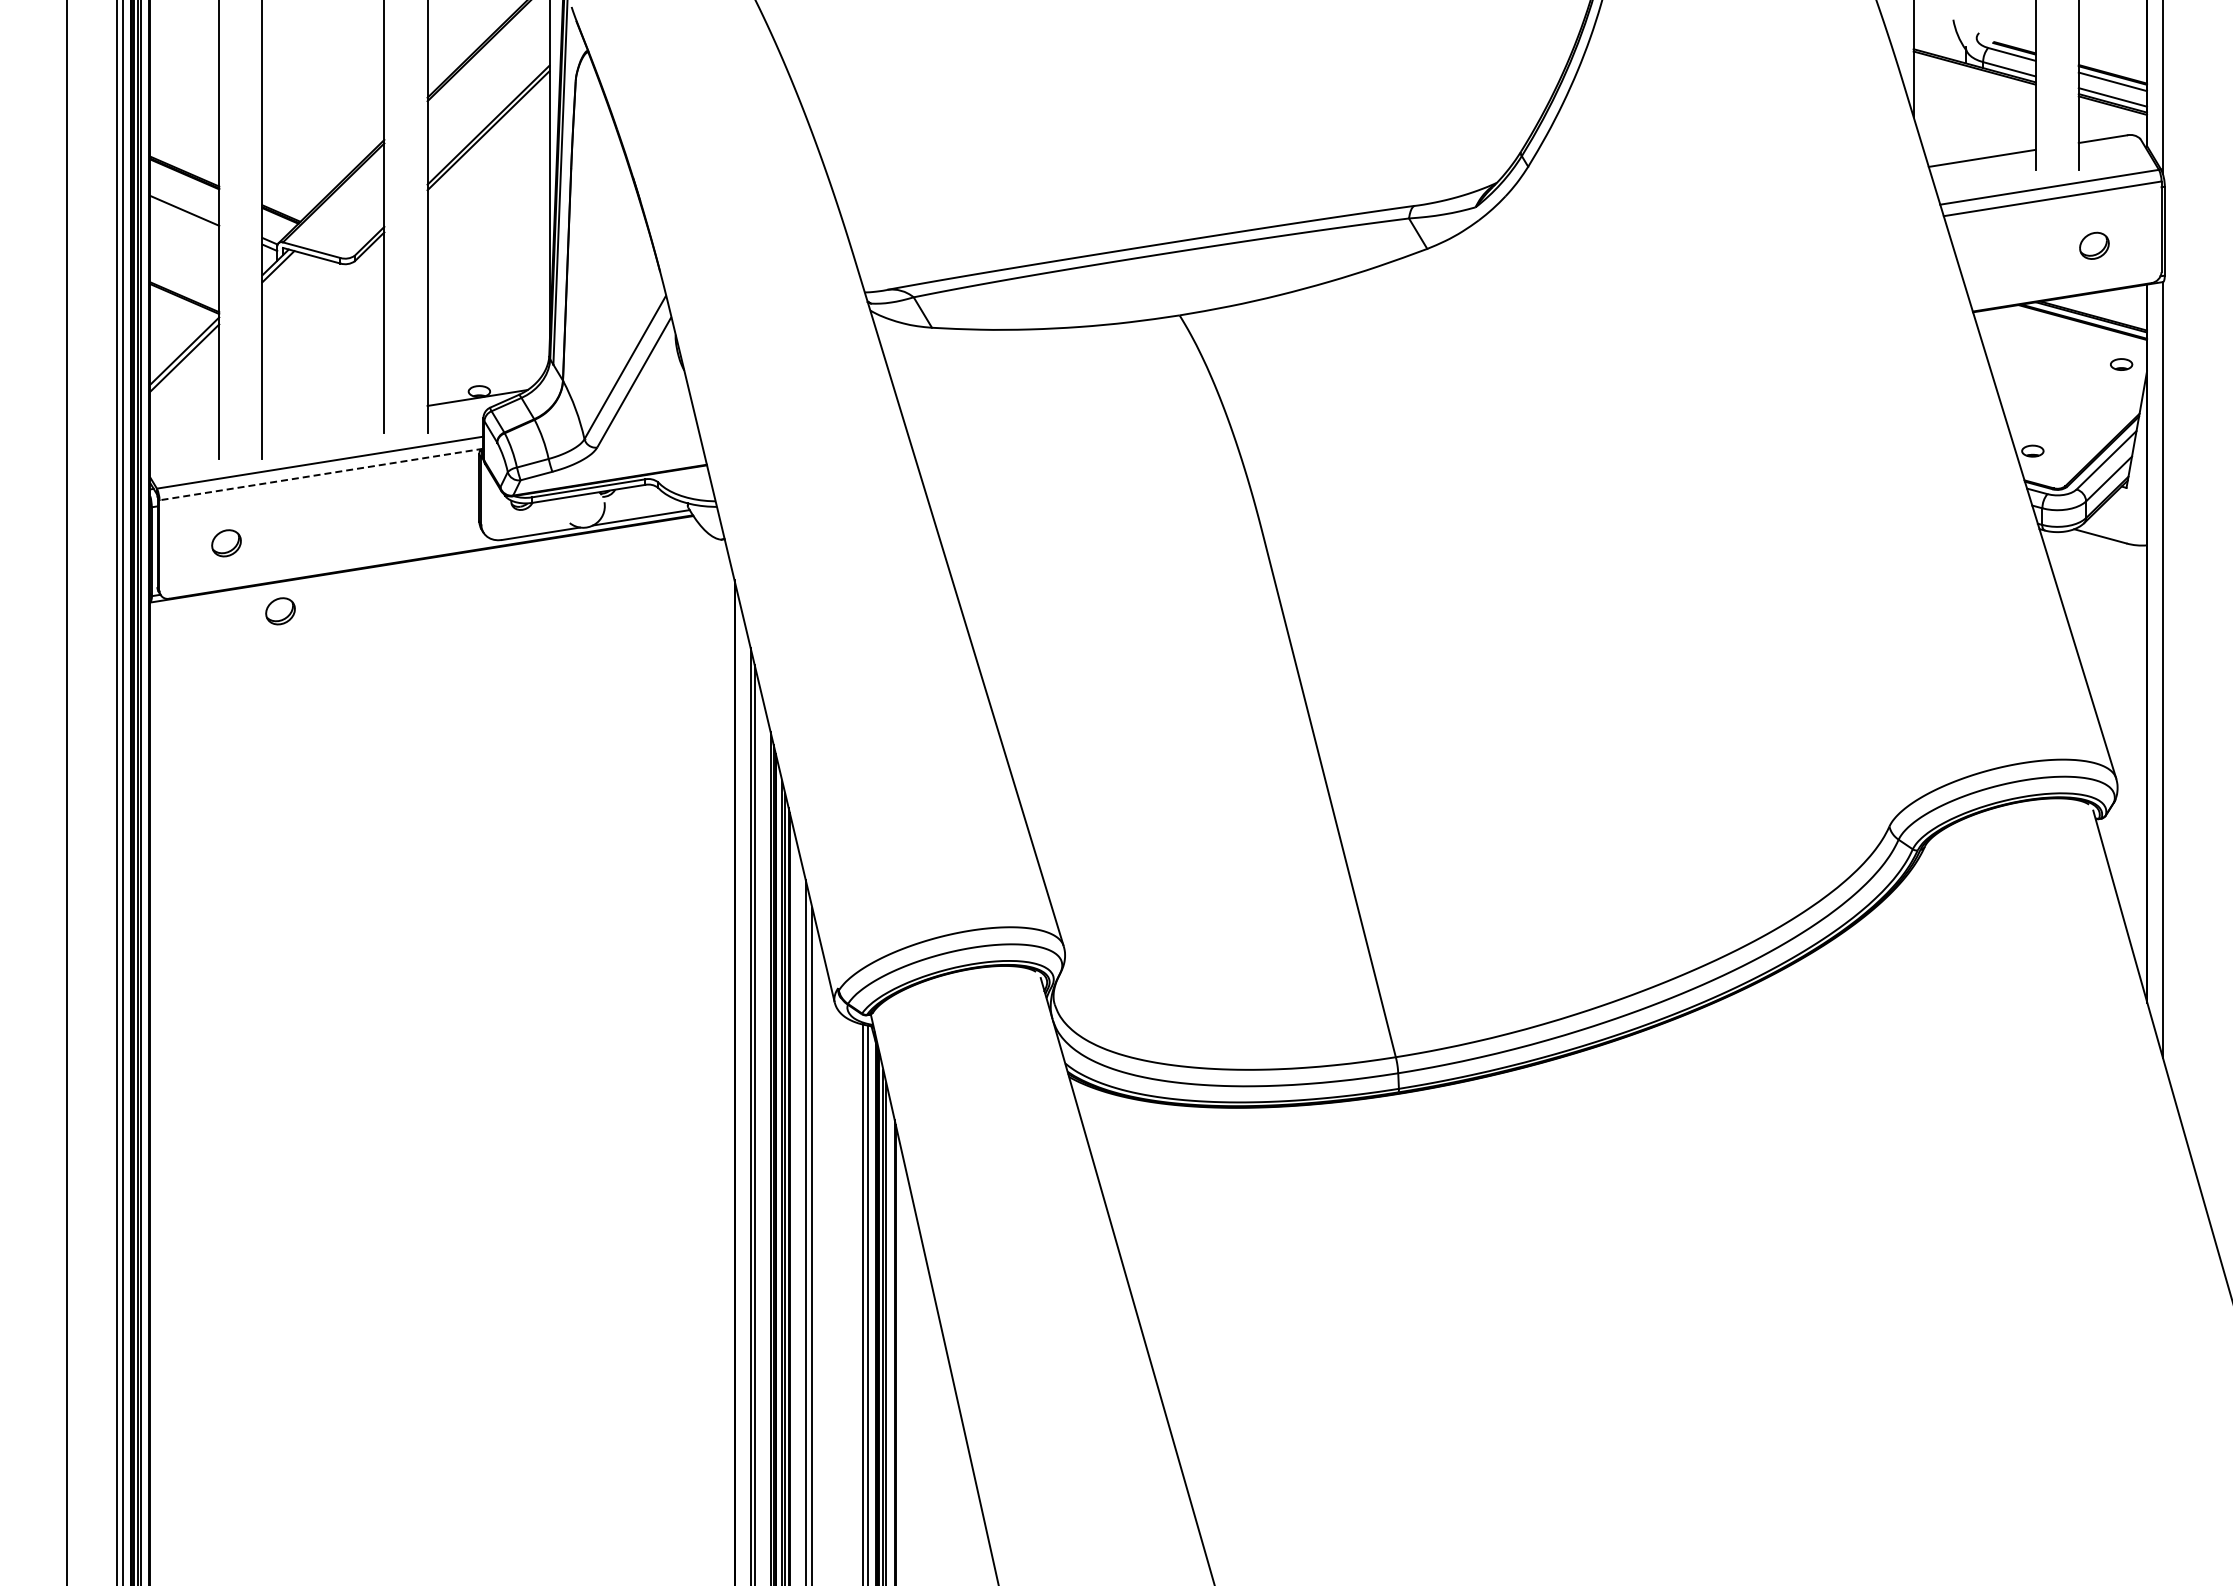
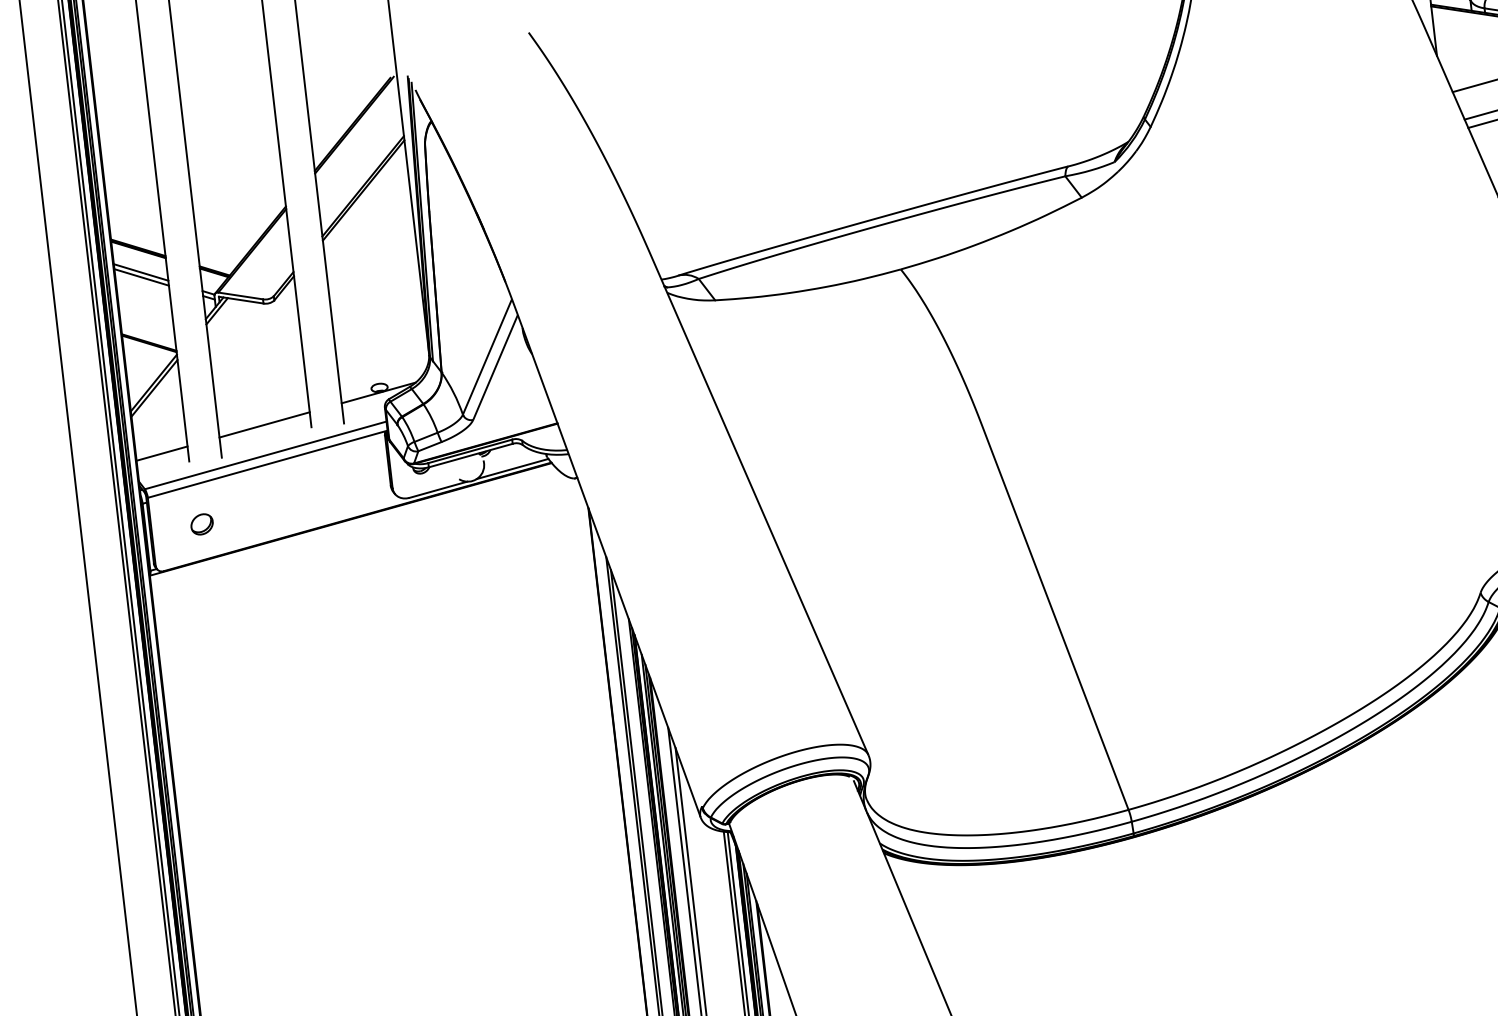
line: (184, 204) -> (140, 272), added
line: (323, 422) -> (264, 424), added
line: (184, 444) -> (161, 453), added
line: (320, 474) -> (266, 464), dashed -> solid
part: (280, 611) -> (248, 571), removed

